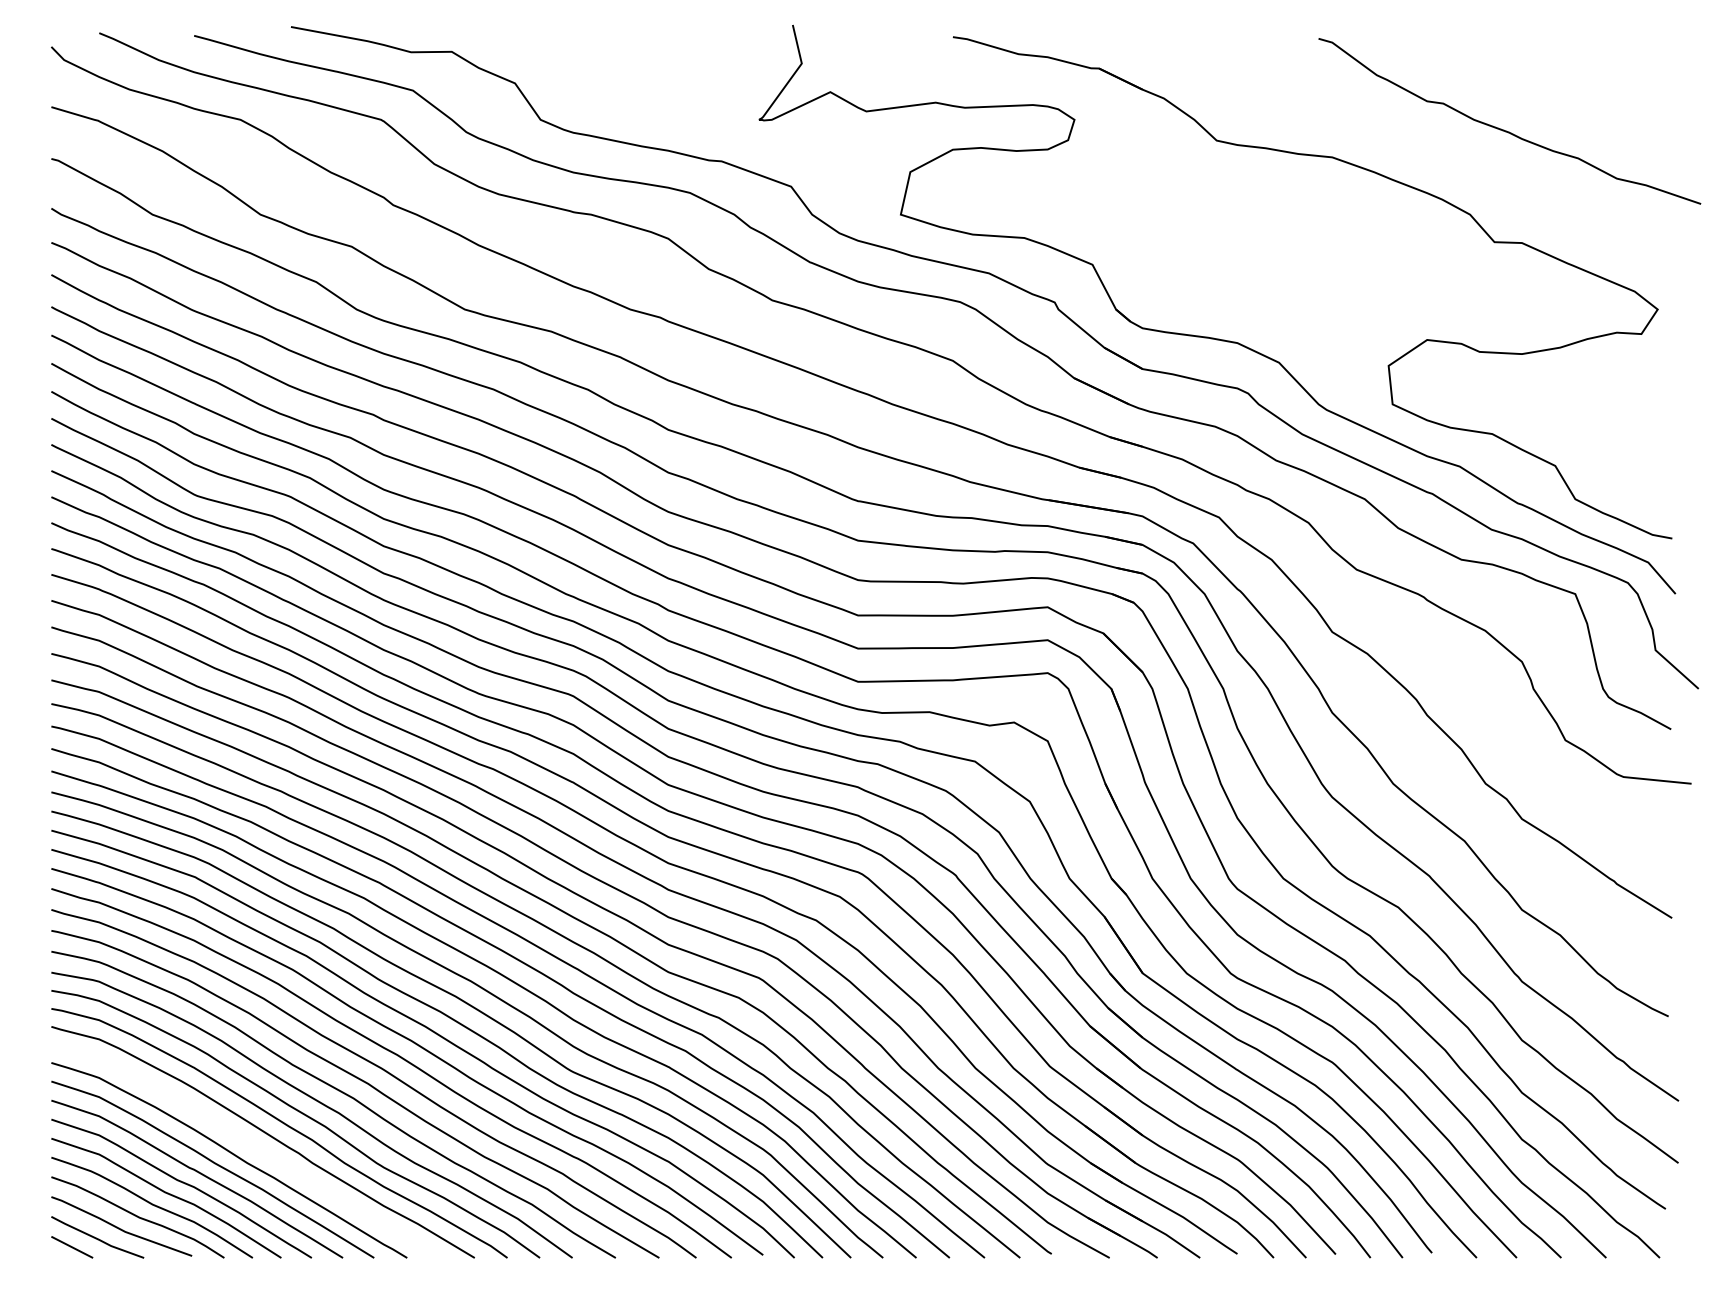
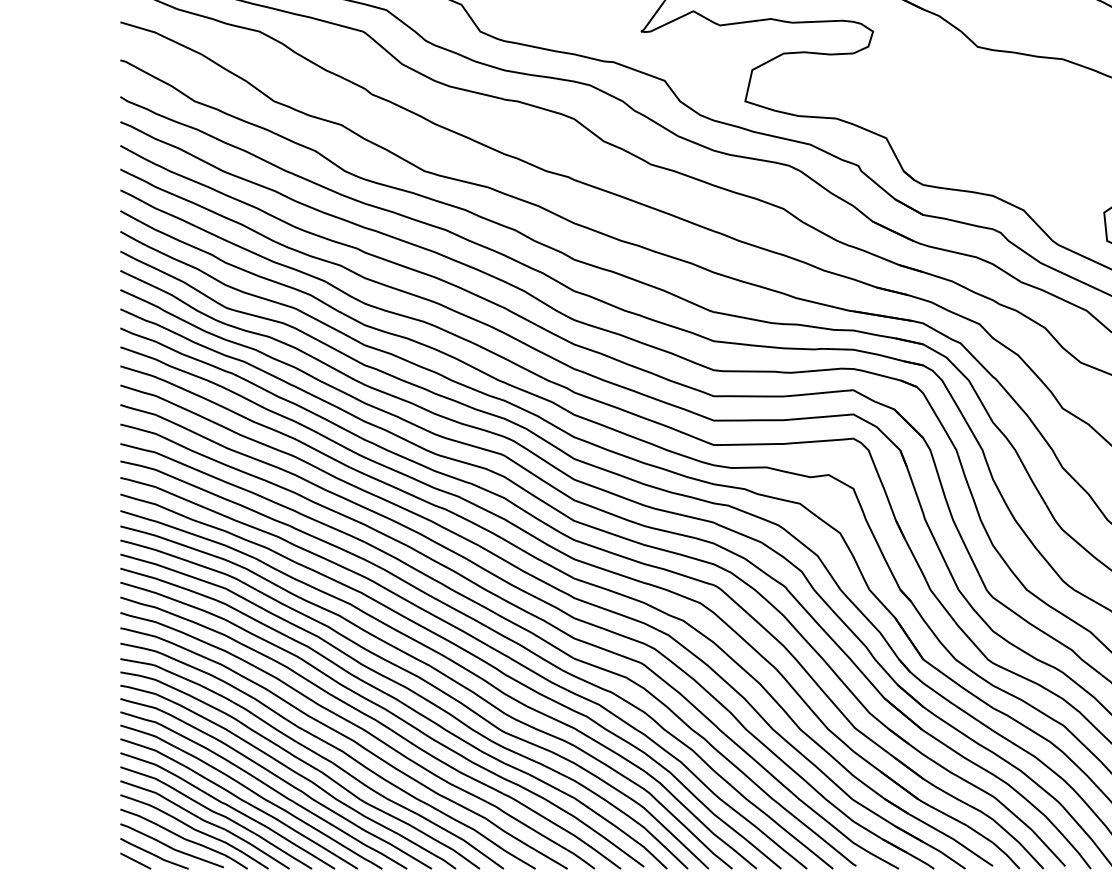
curve: (250, 1145) -> (266, 786), added

